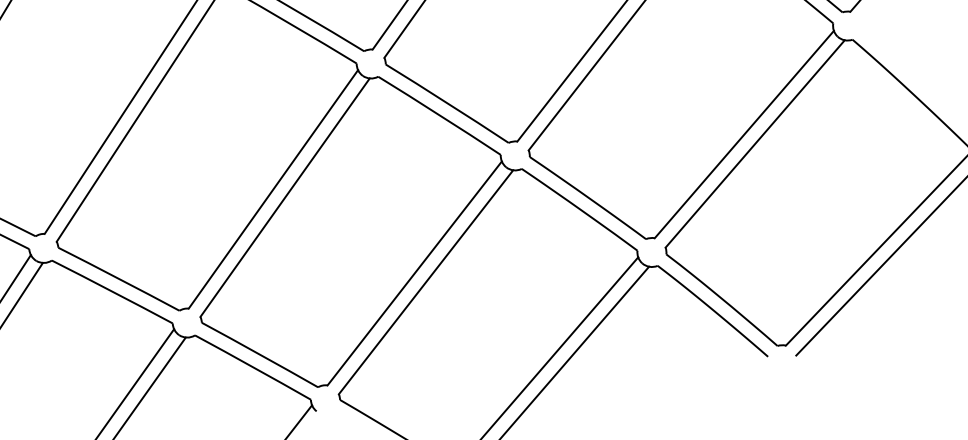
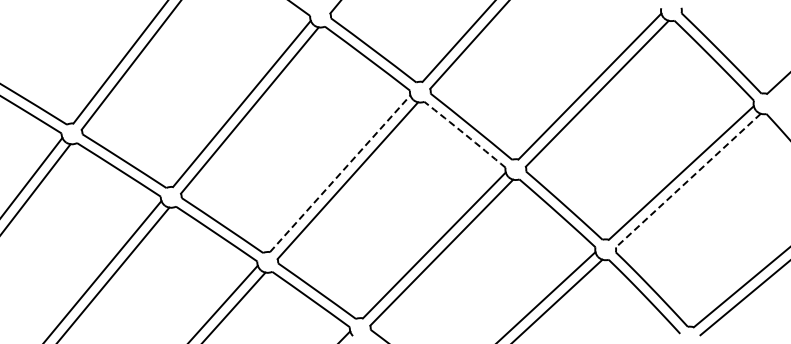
arc: (440, 115) -> (465, 134), solid -> dashed
line: (755, 143) -> (688, 180), solid -> dashed
line: (273, 188) -> (340, 173), solid -> dashed

